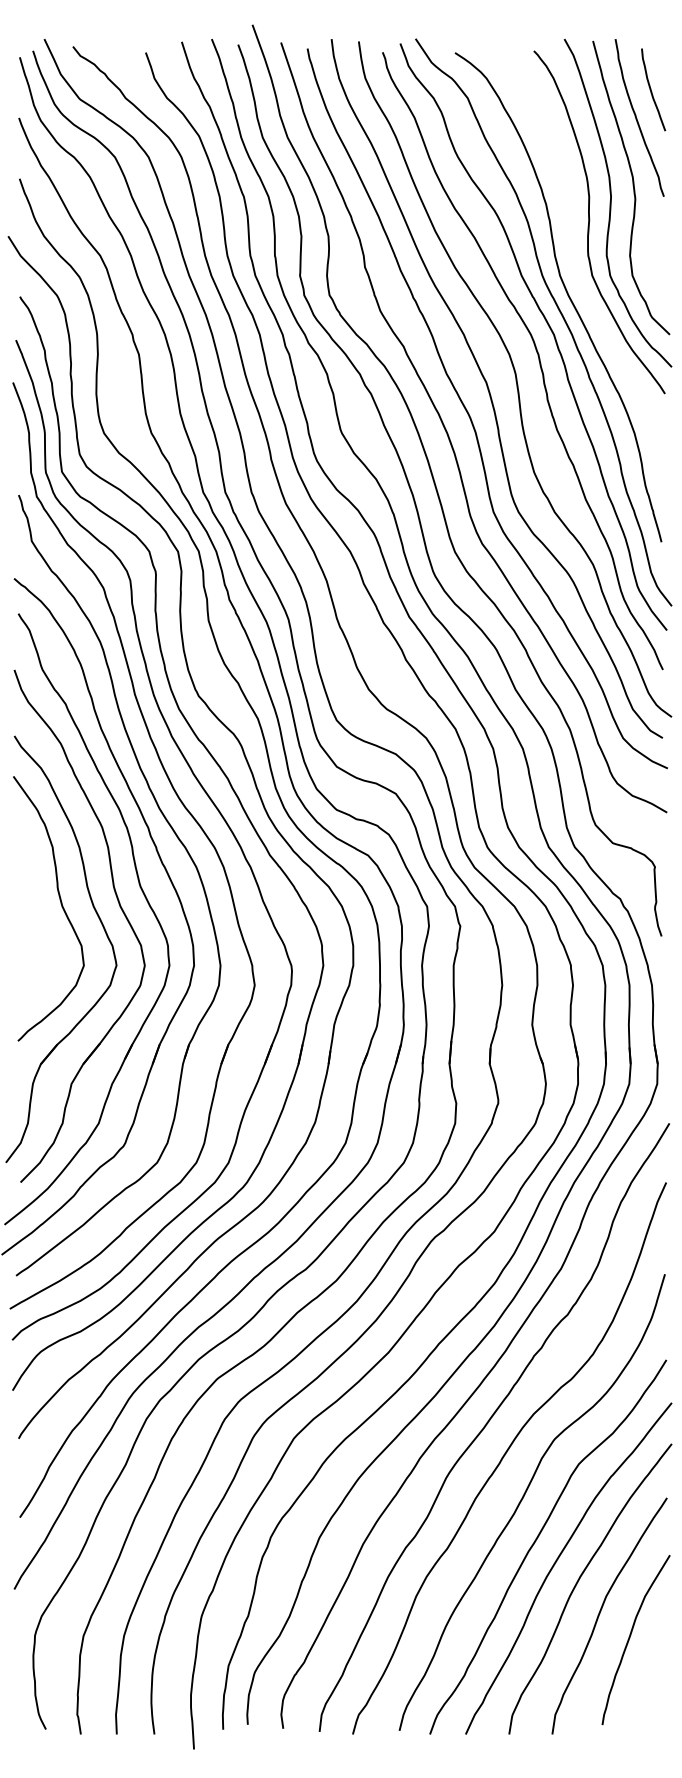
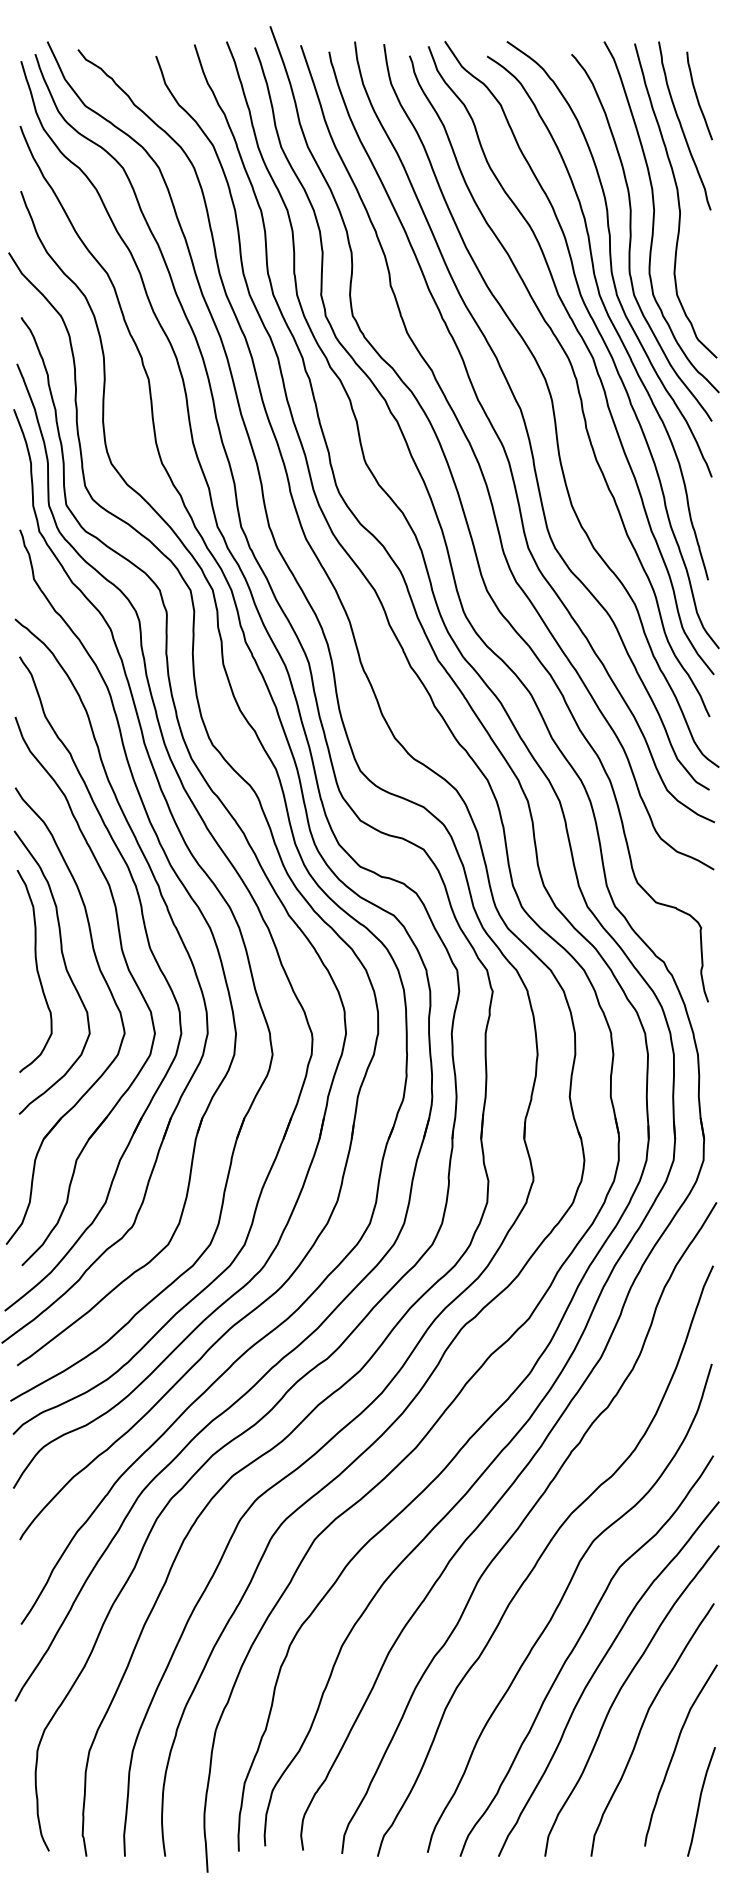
curve: (569, 242) -> (609, 259), added
curve: (34, 907) -> (36, 971), added
curve: (654, 1683) -> (700, 1802), added

